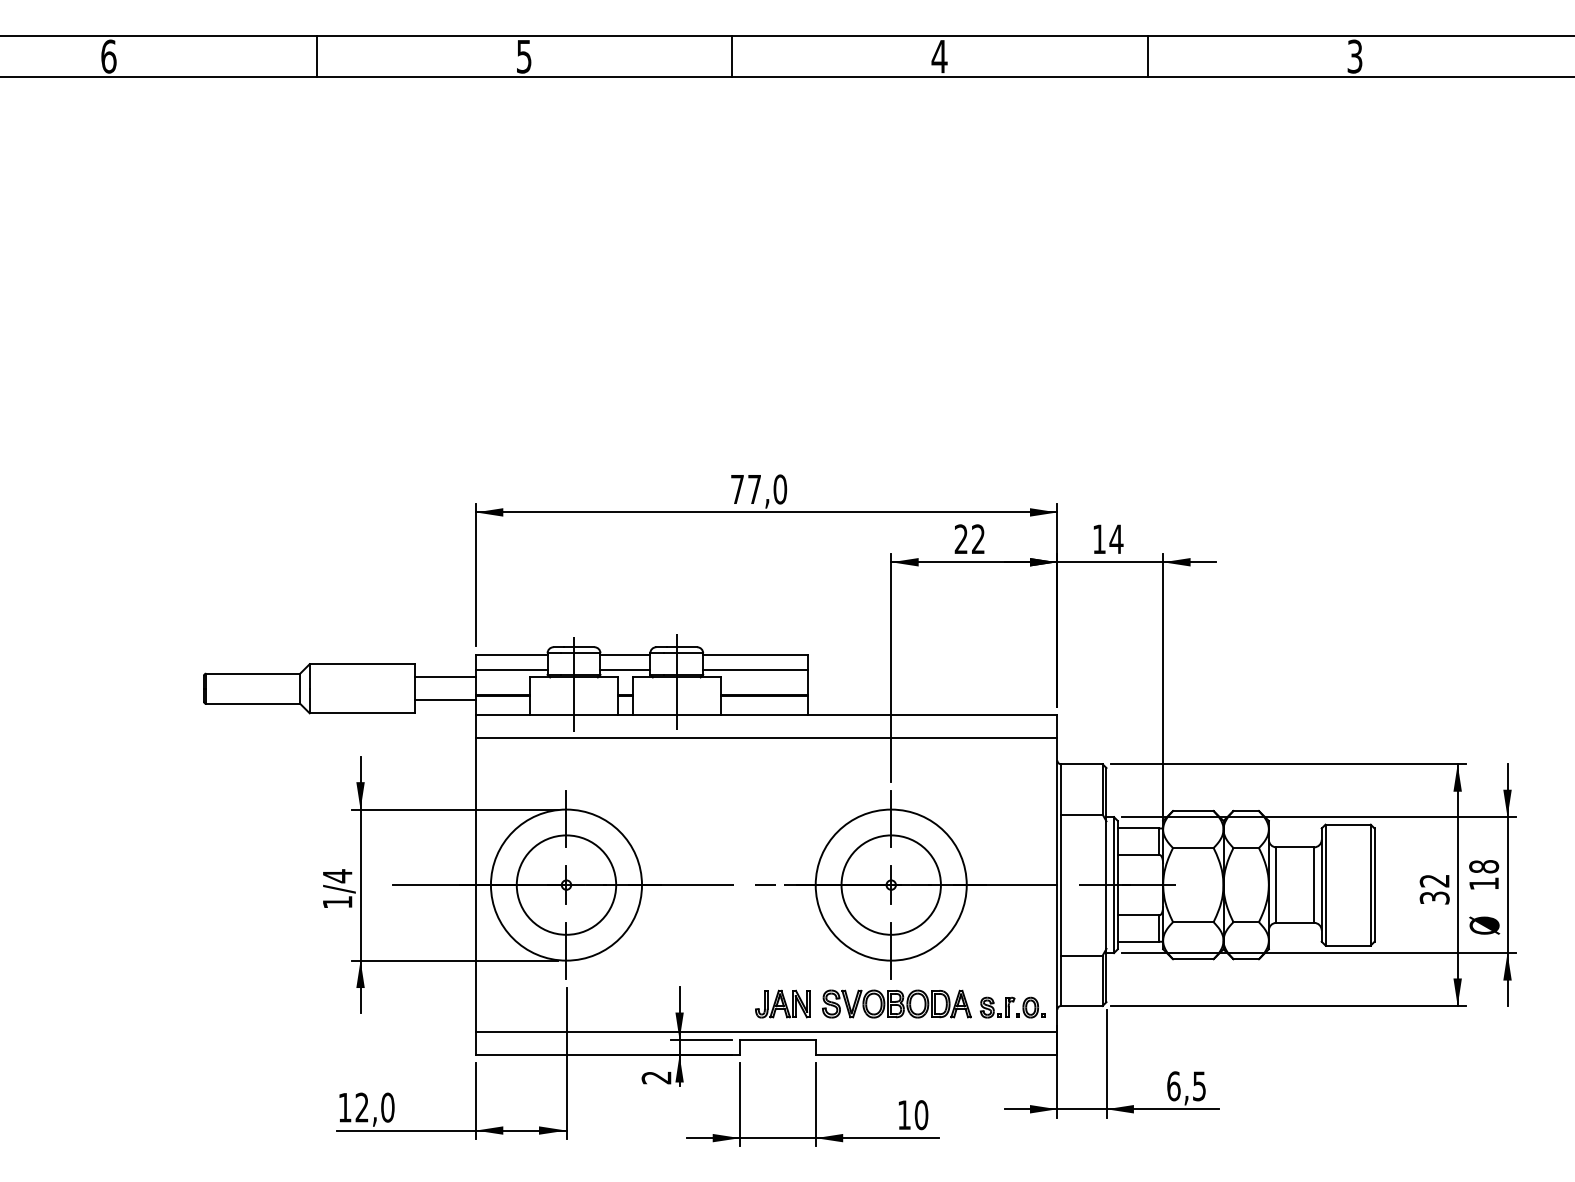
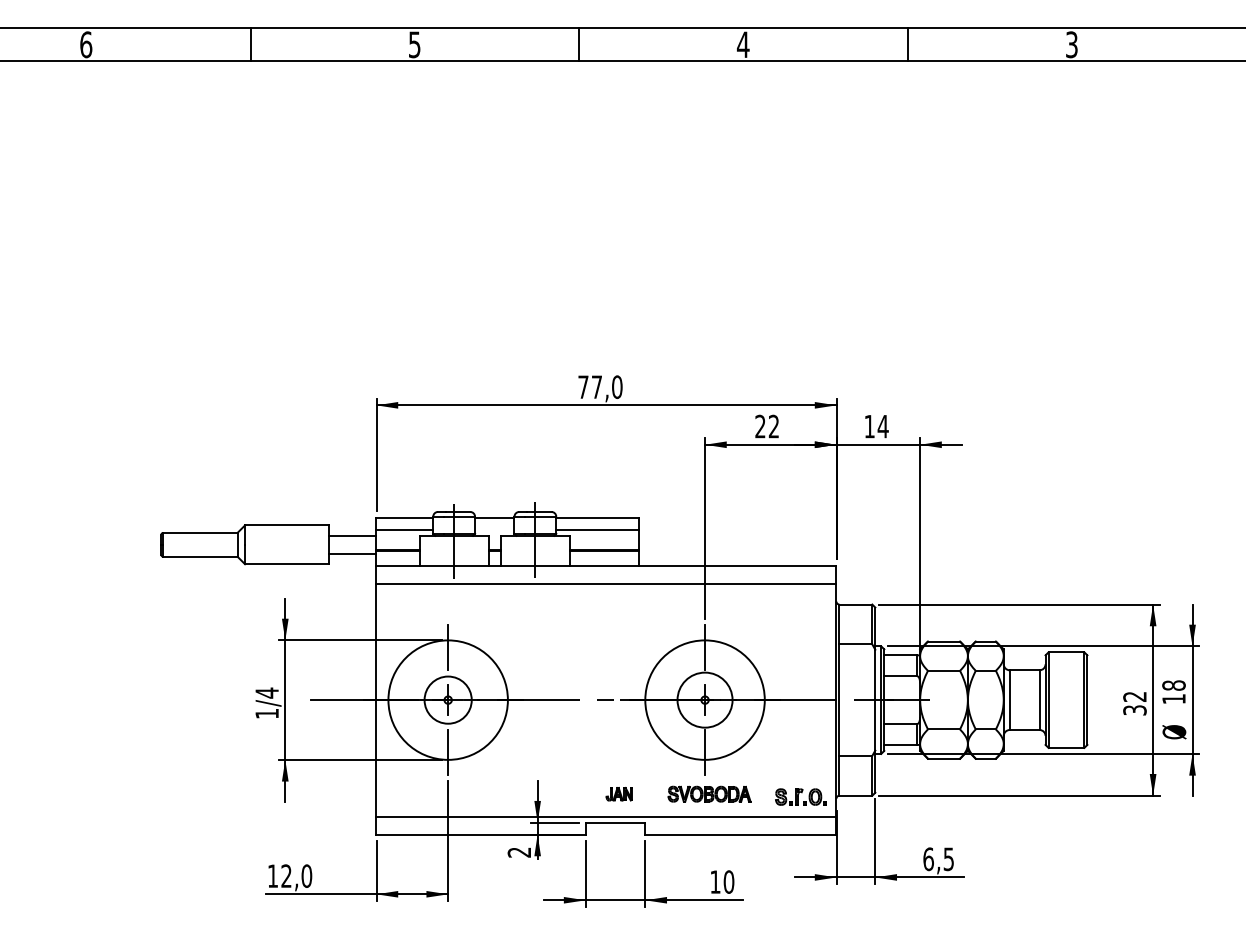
line: (625, 669) -> (494, 529), removed
circle: (566, 884) -> (448, 699), size x0.6
circle: (890, 884) -> (704, 699), size x0.7
part: (782, 1003) -> (619, 793), size x0.6
part: (896, 1003) -> (709, 793), size x0.7

